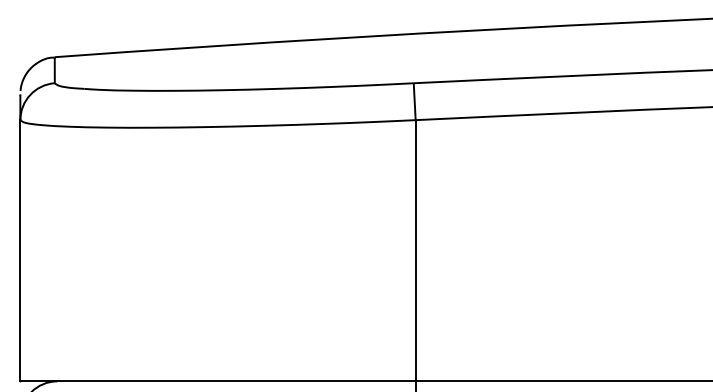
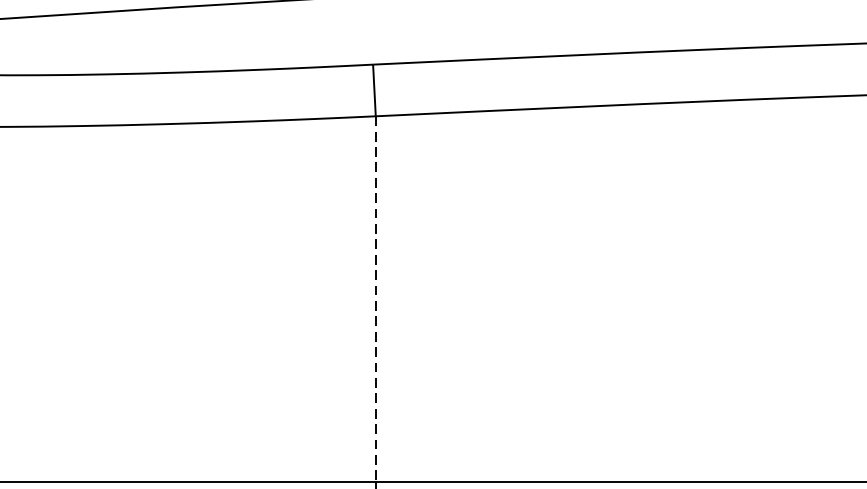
line: (415, 250) -> (375, 298), solid -> dashed

